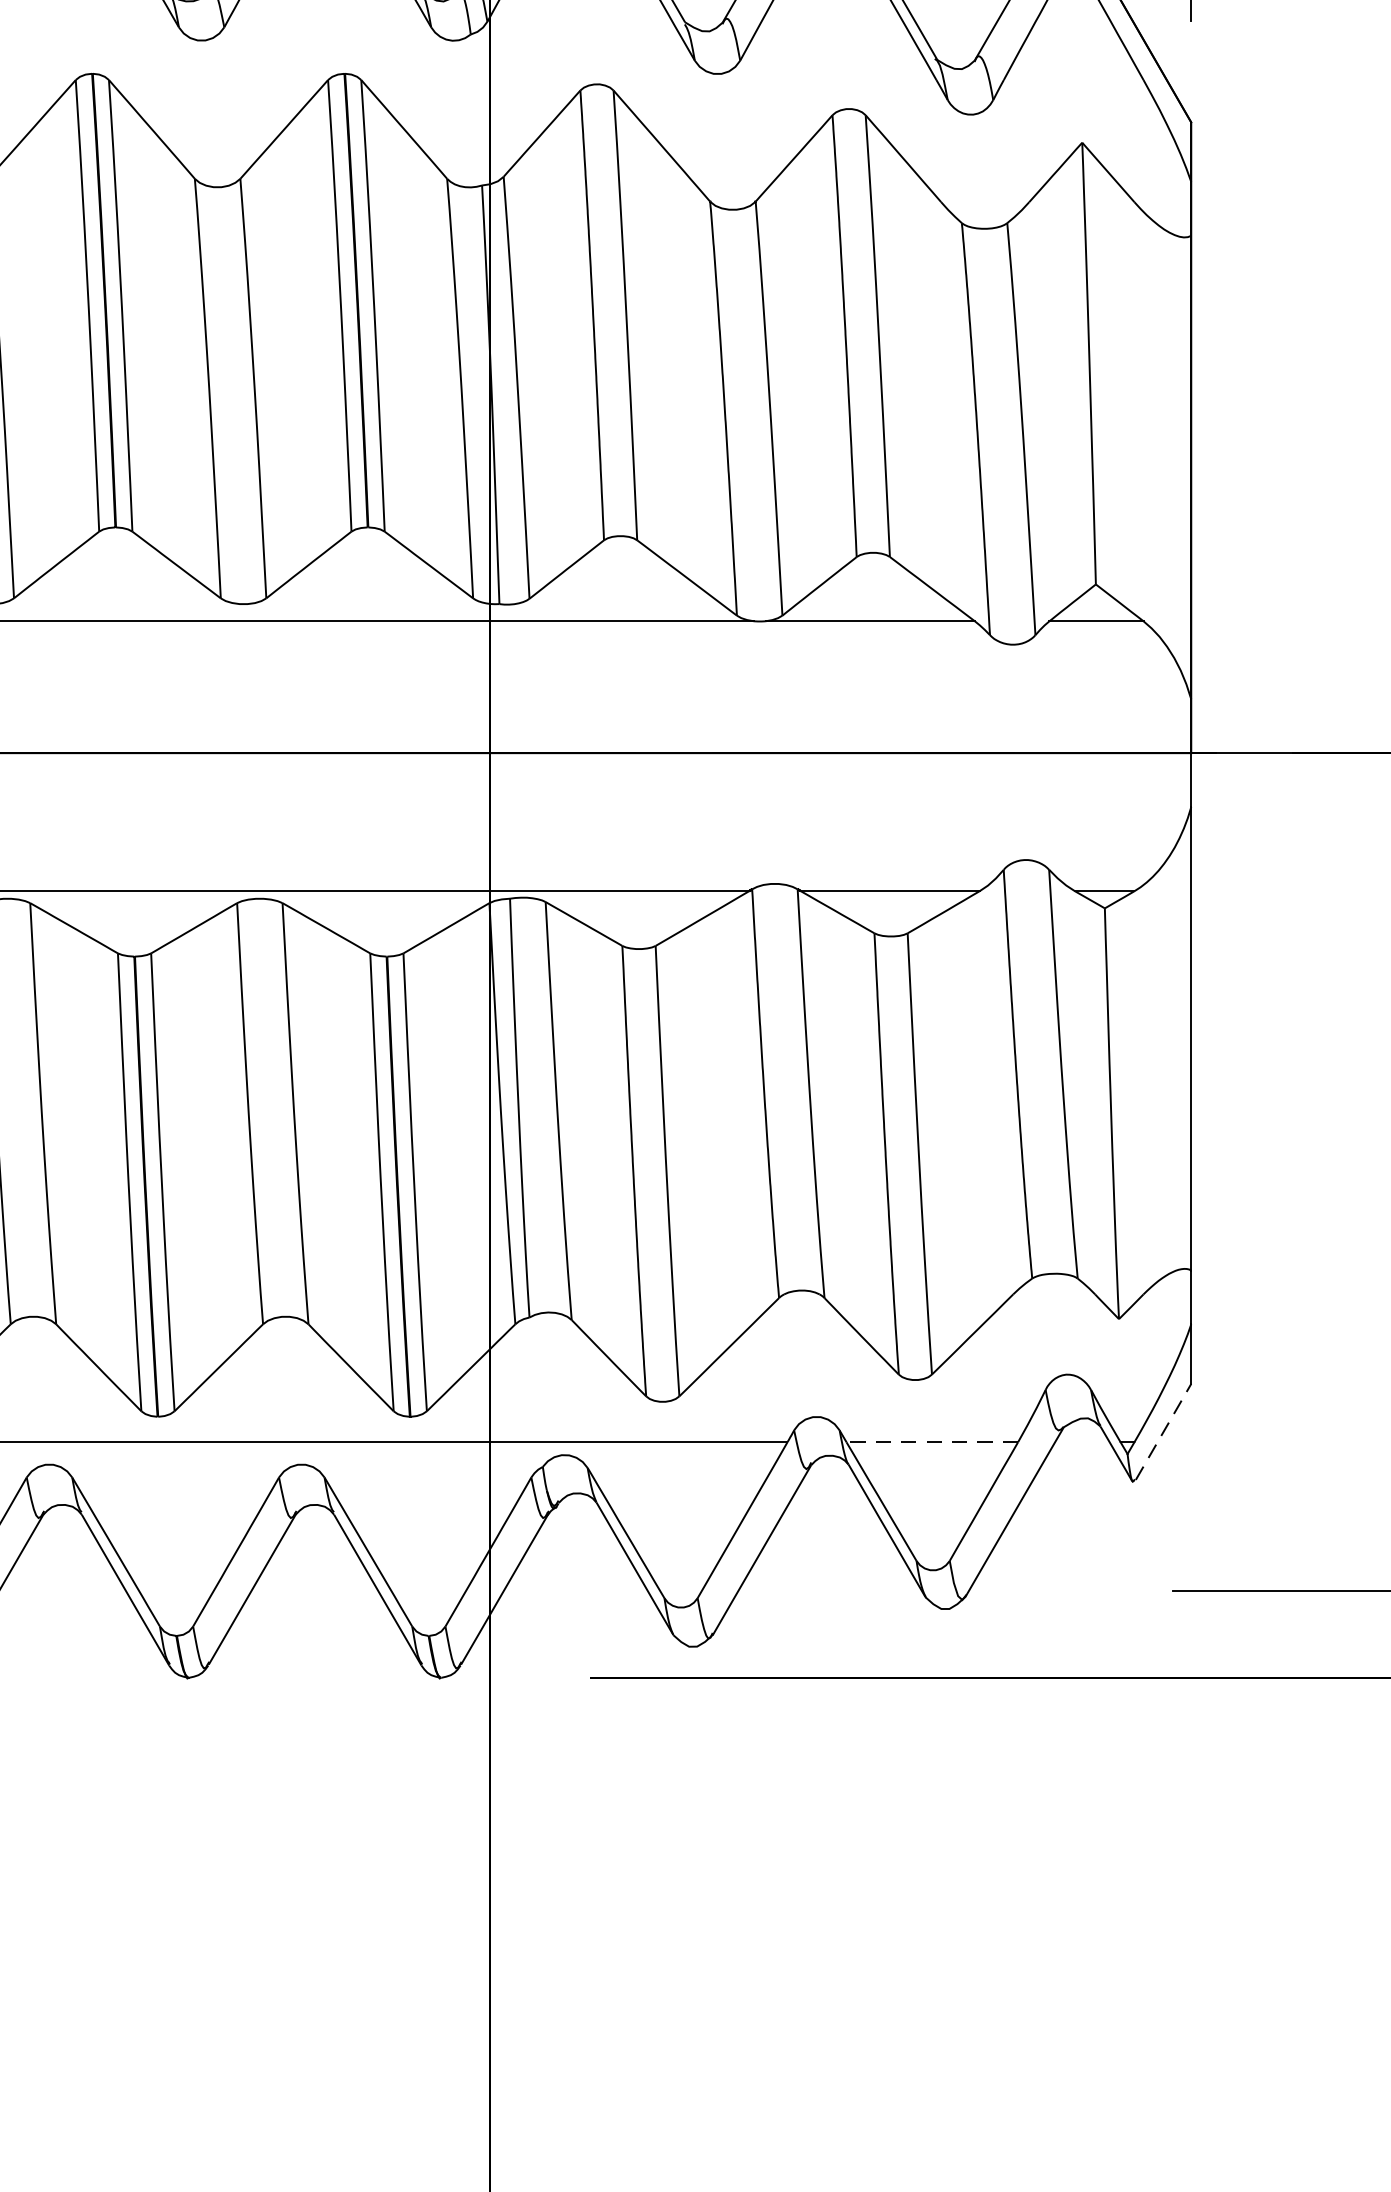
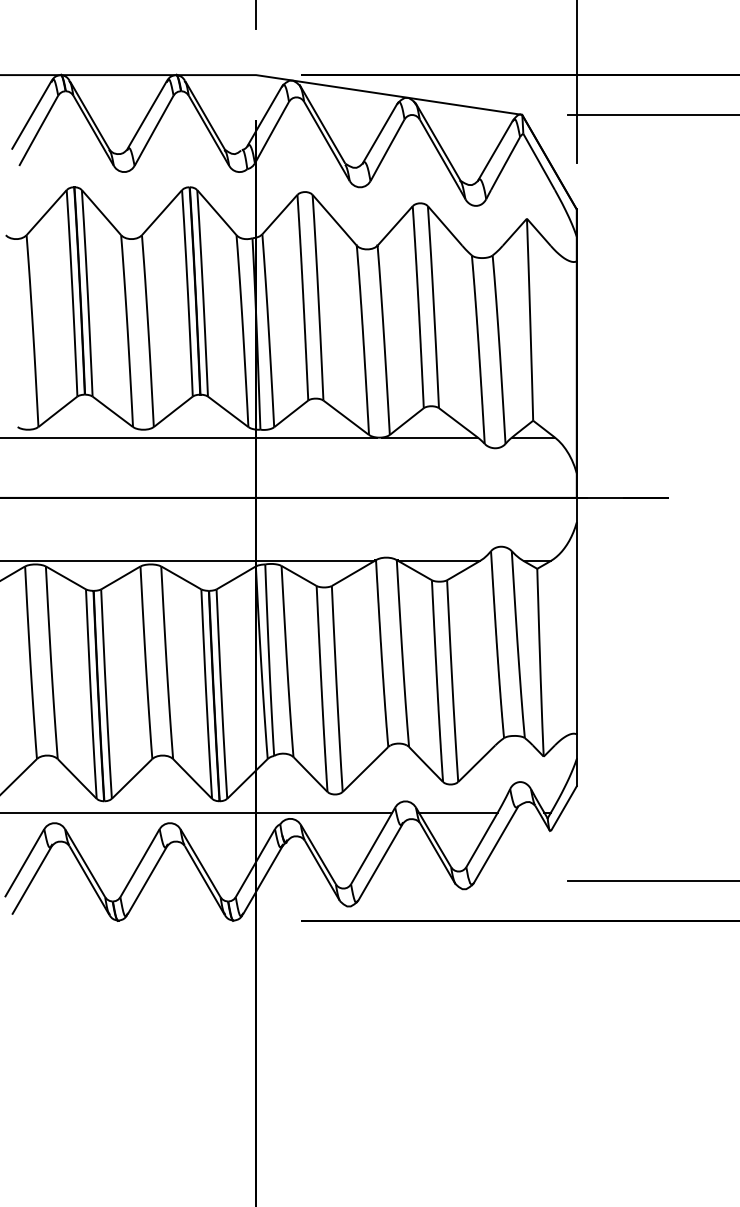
line: (1164, 1430) -> (564, 807), dashed -> solid
line: (930, 1441) -> (457, 812), dashed -> solid

